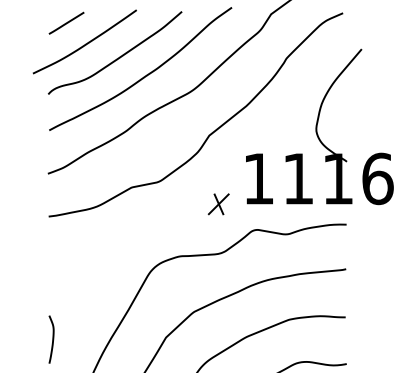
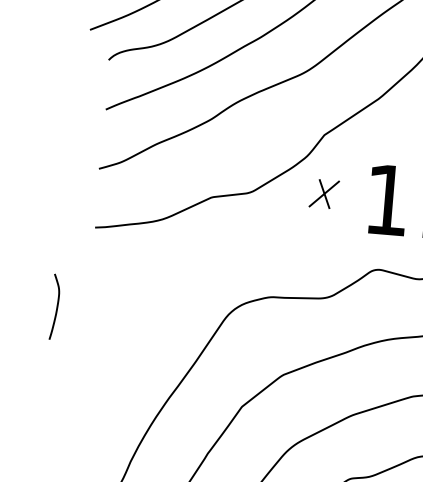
part: (218, 204) -> (323, 194), moved
curve: (52, 339) -> (56, 306), moved

